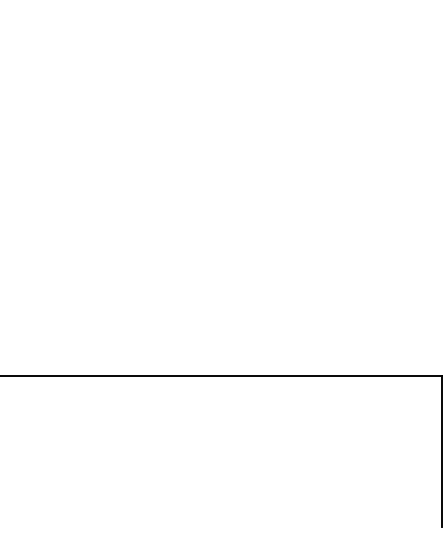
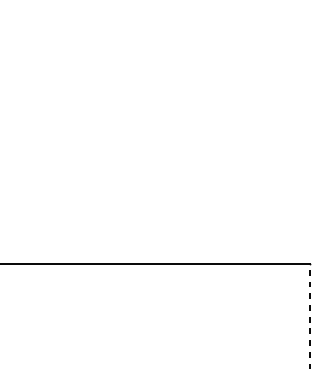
line: (441, 451) -> (309, 316), solid -> dashed

